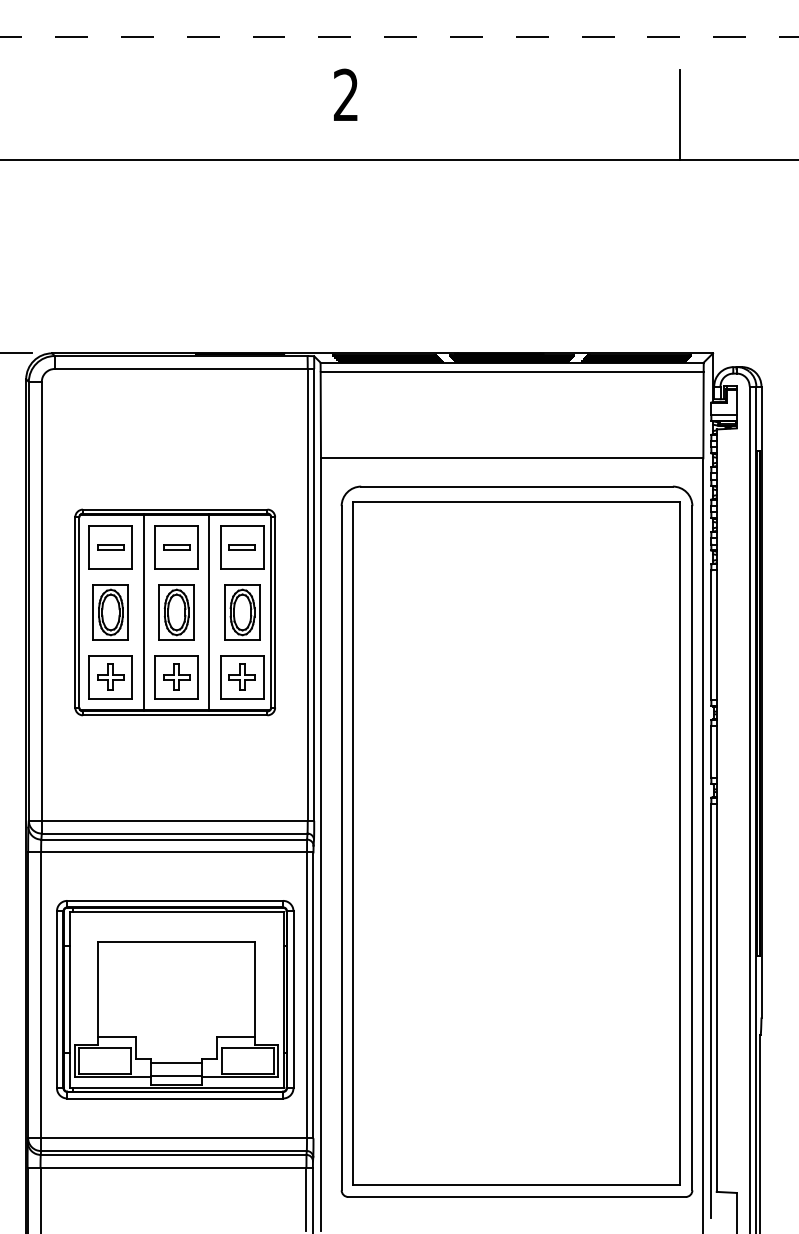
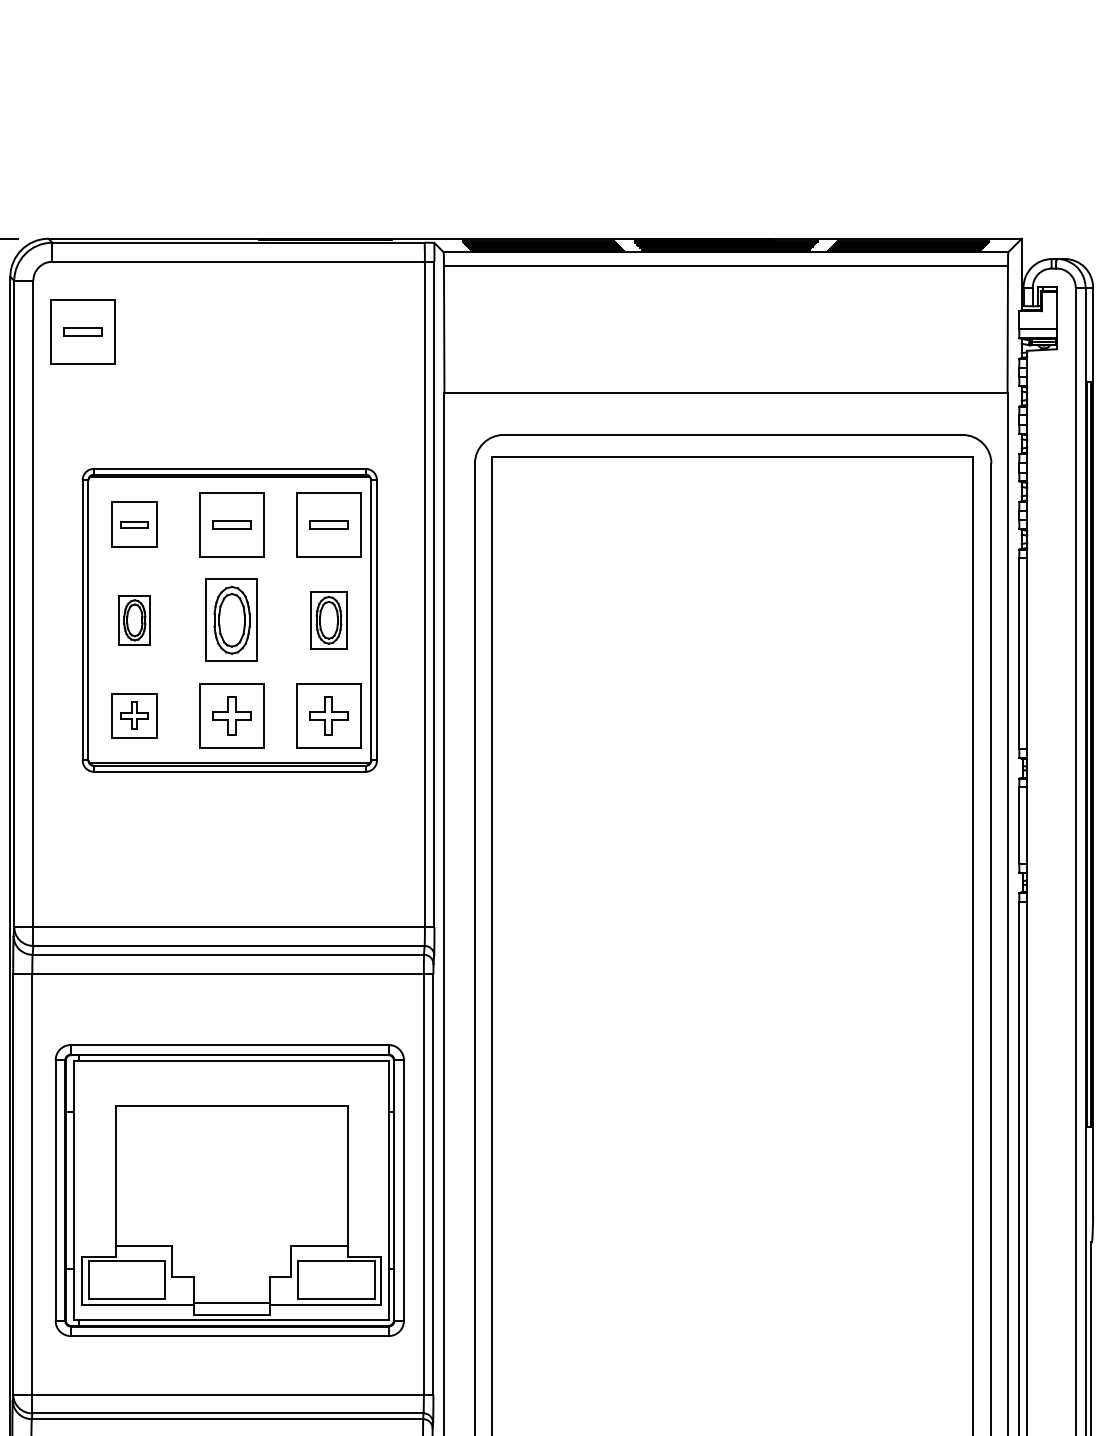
part: (75, 416) -> (82, 331), added
part: (110, 547) -> (134, 524), size x0.7
part: (110, 612) -> (134, 620), size x0.6
line: (143, 612) -> (183, 620), removed
line: (209, 612) -> (280, 620), removed
part: (242, 612) -> (328, 620), size x0.7
part: (110, 677) -> (134, 716), size x0.7
line: (176, 1063) -> (231, 1284), removed

